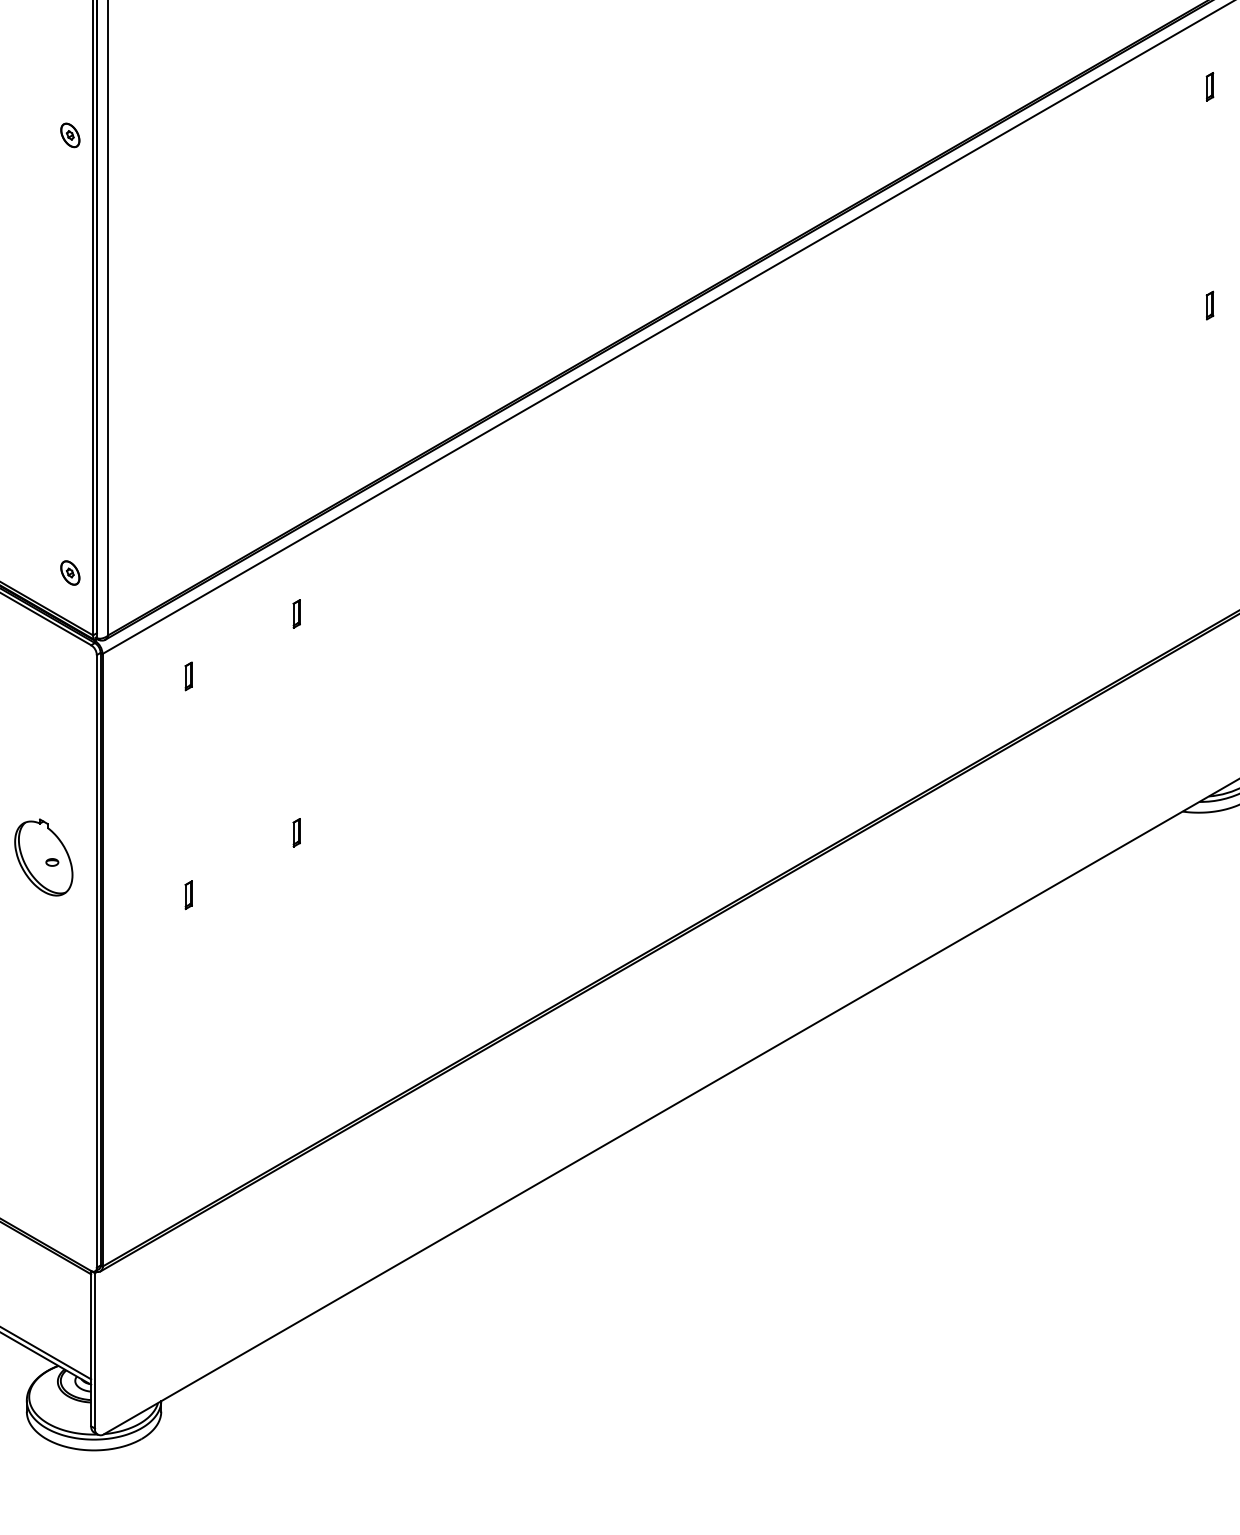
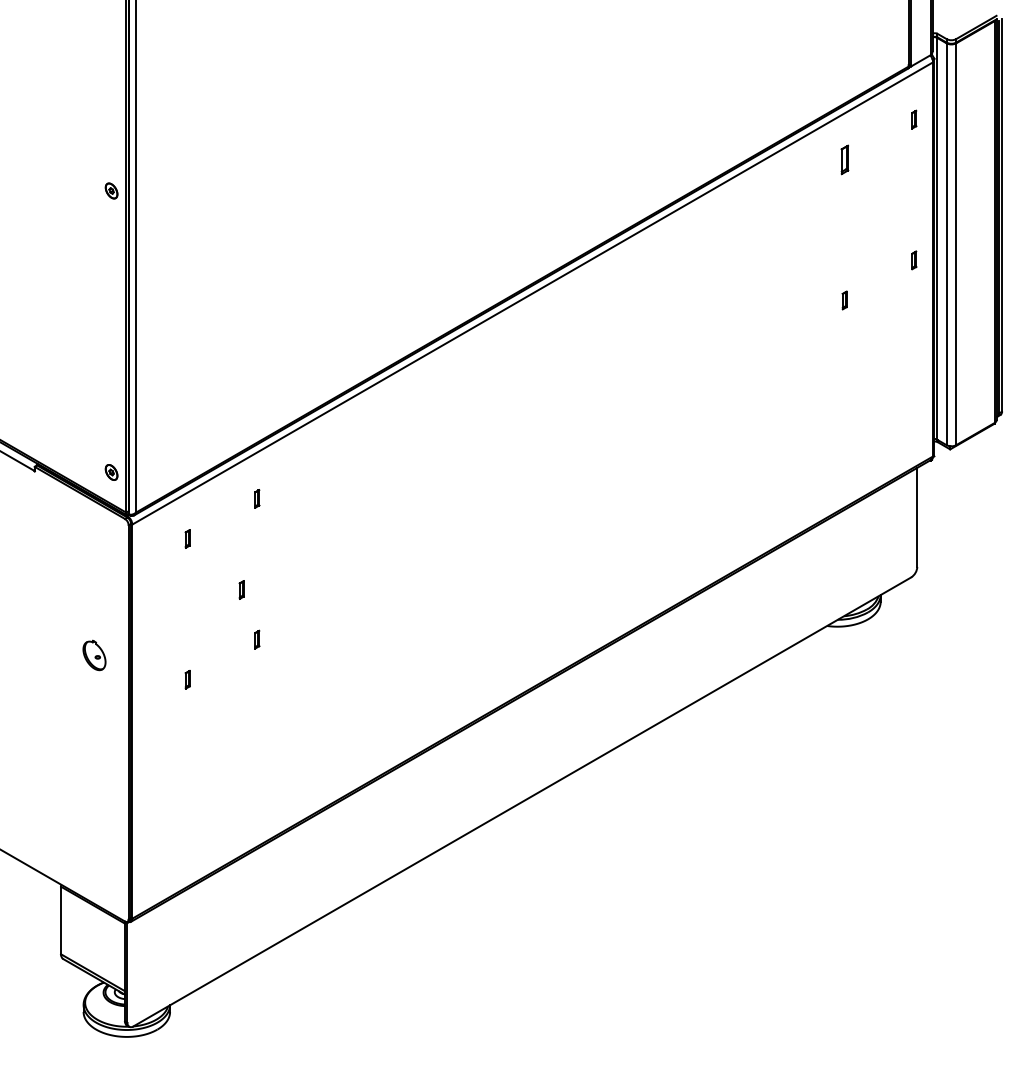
part: (1209, 86) -> (844, 159), size x1.6
part: (272, 754) -> (241, 589), added
part: (43, 857) -> (94, 655), size x0.6

